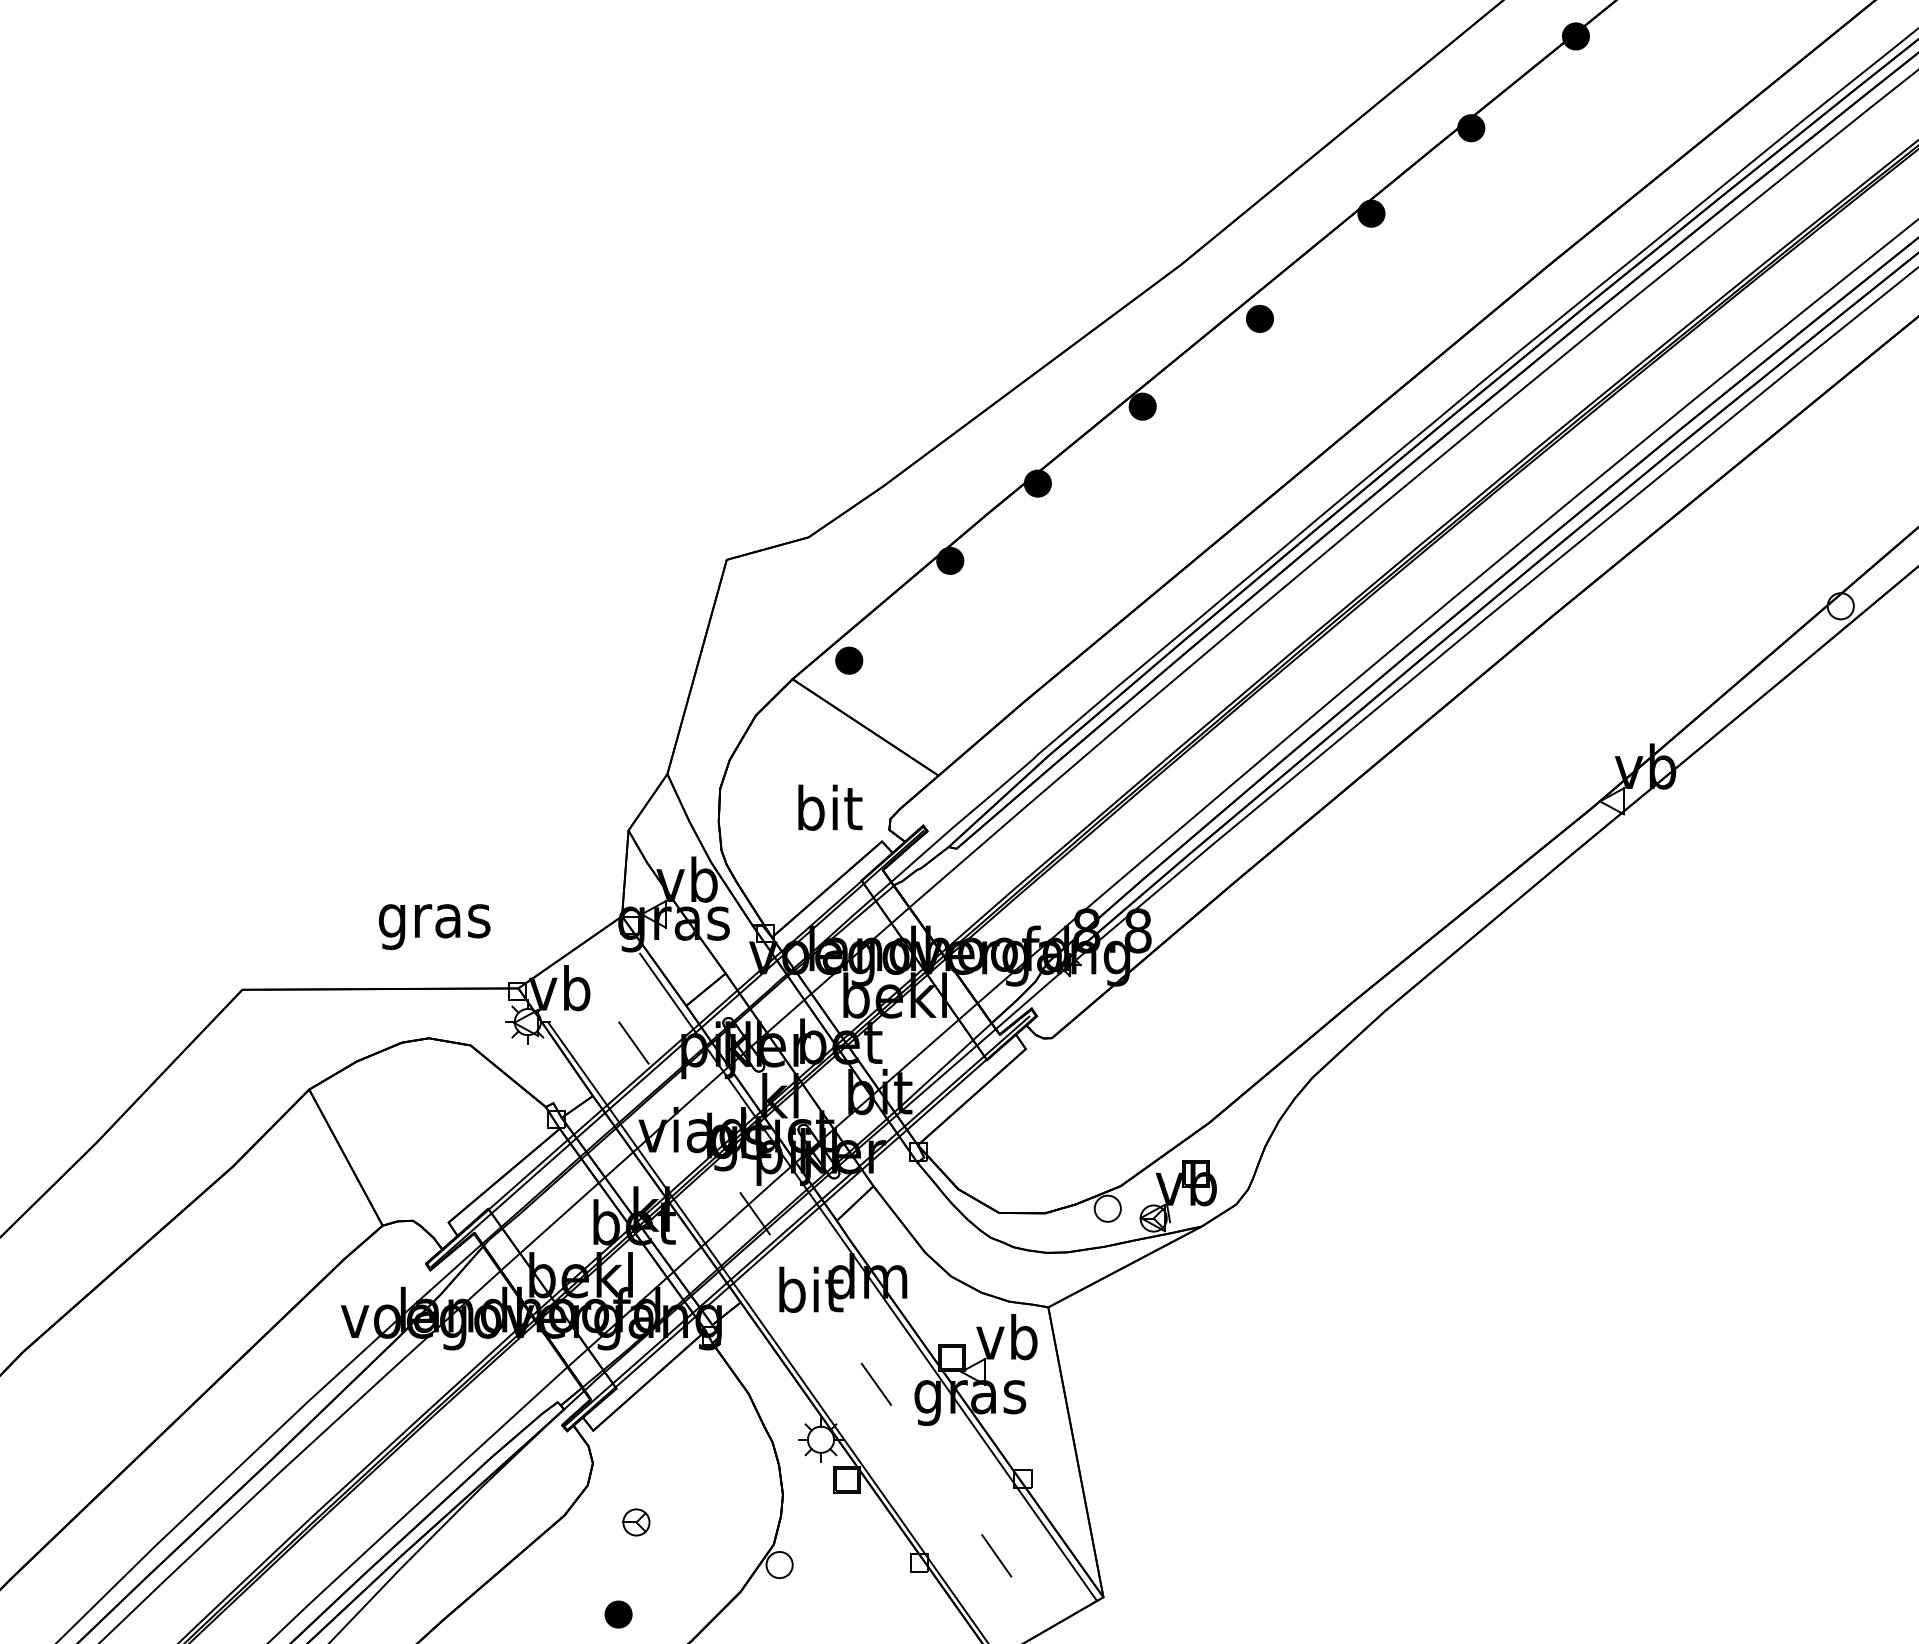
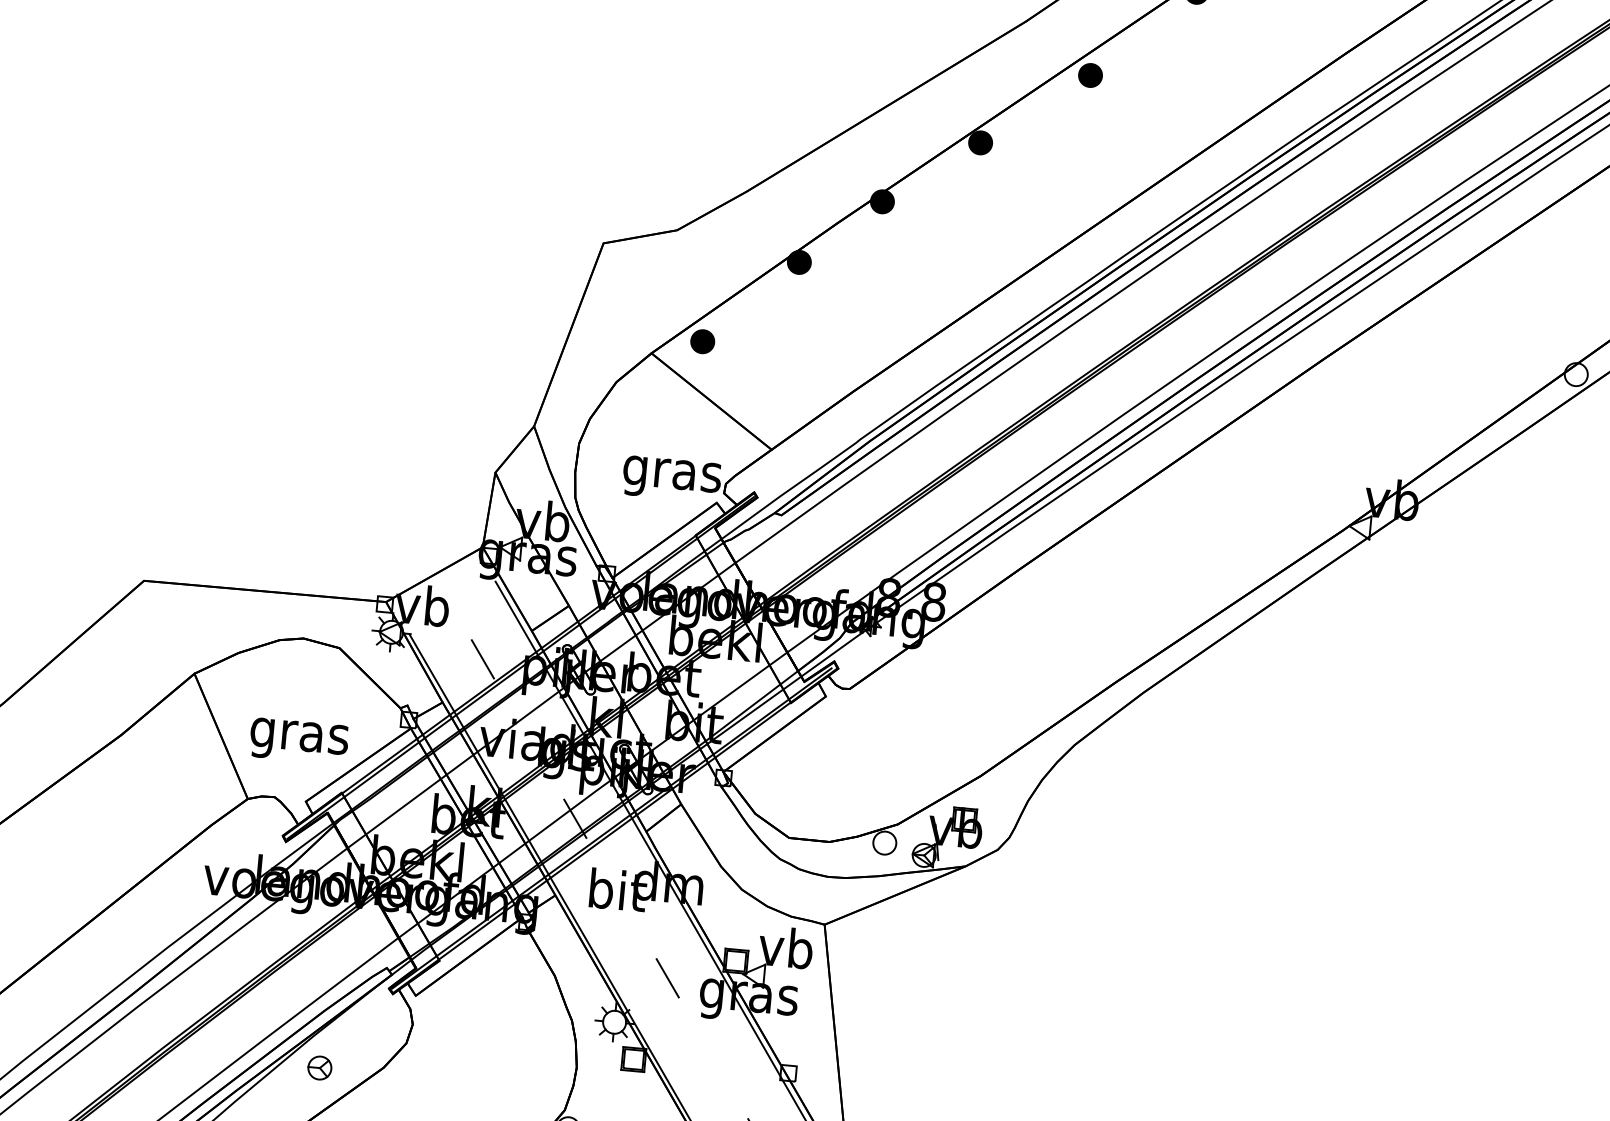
text: (828, 813) -> (672, 473), bit -> gras
text: (434, 926) -> (299, 740), moved
part: (636, 1522) -> (319, 1068), moved

